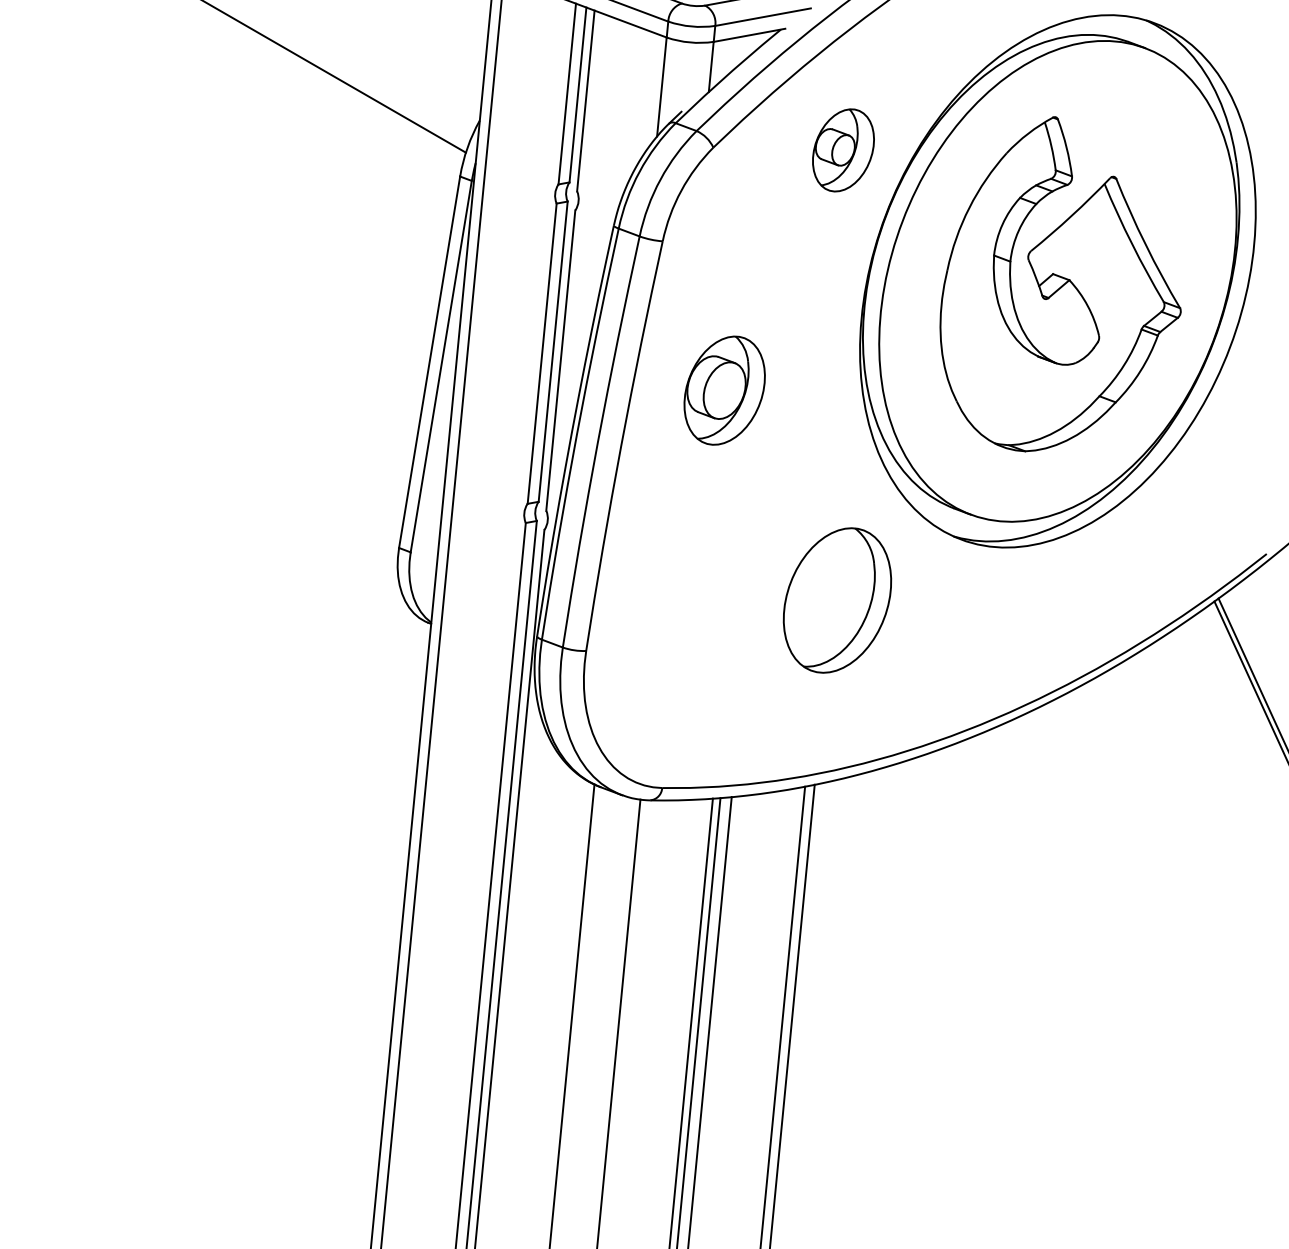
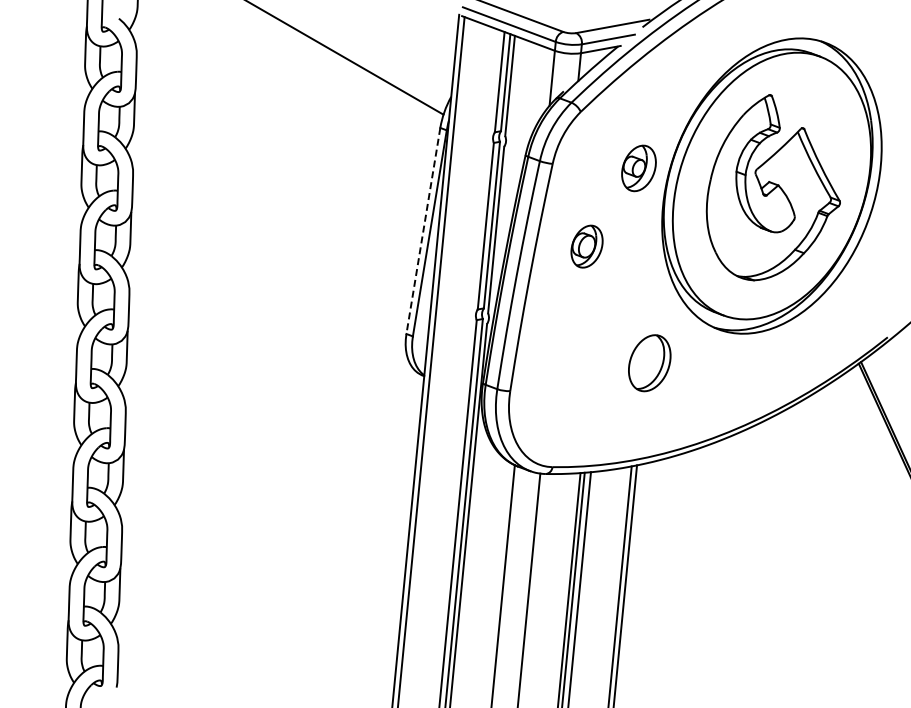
part: (842, 150) -> (638, 168), moved
line: (429, 363) -> (423, 231), solid -> dashed
part: (723, 390) -> (586, 246), size x0.7
part: (837, 601) -> (649, 363), size x0.7

